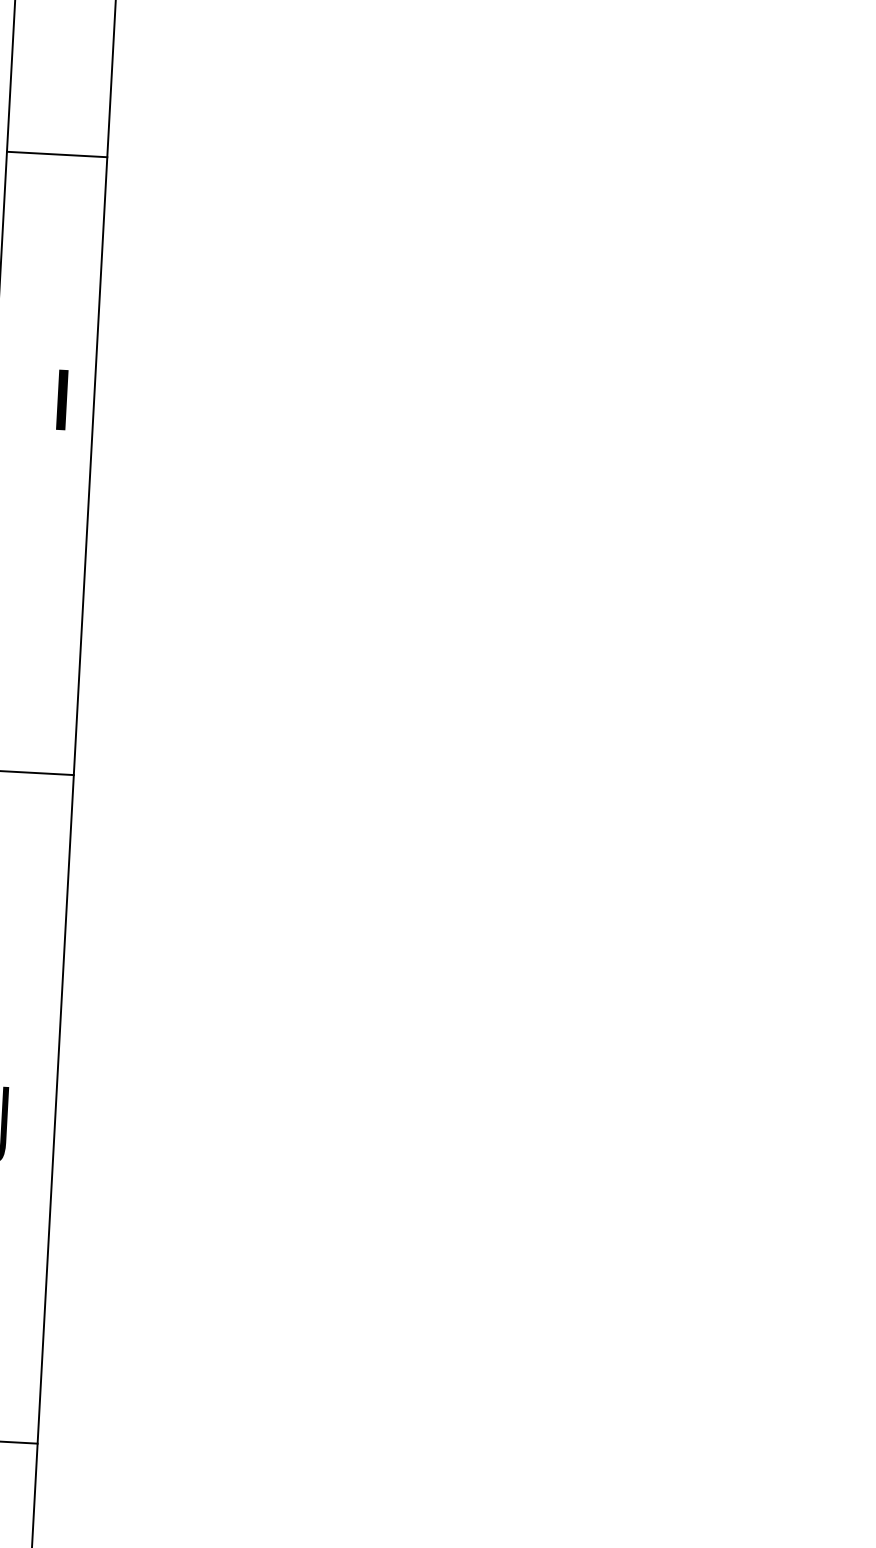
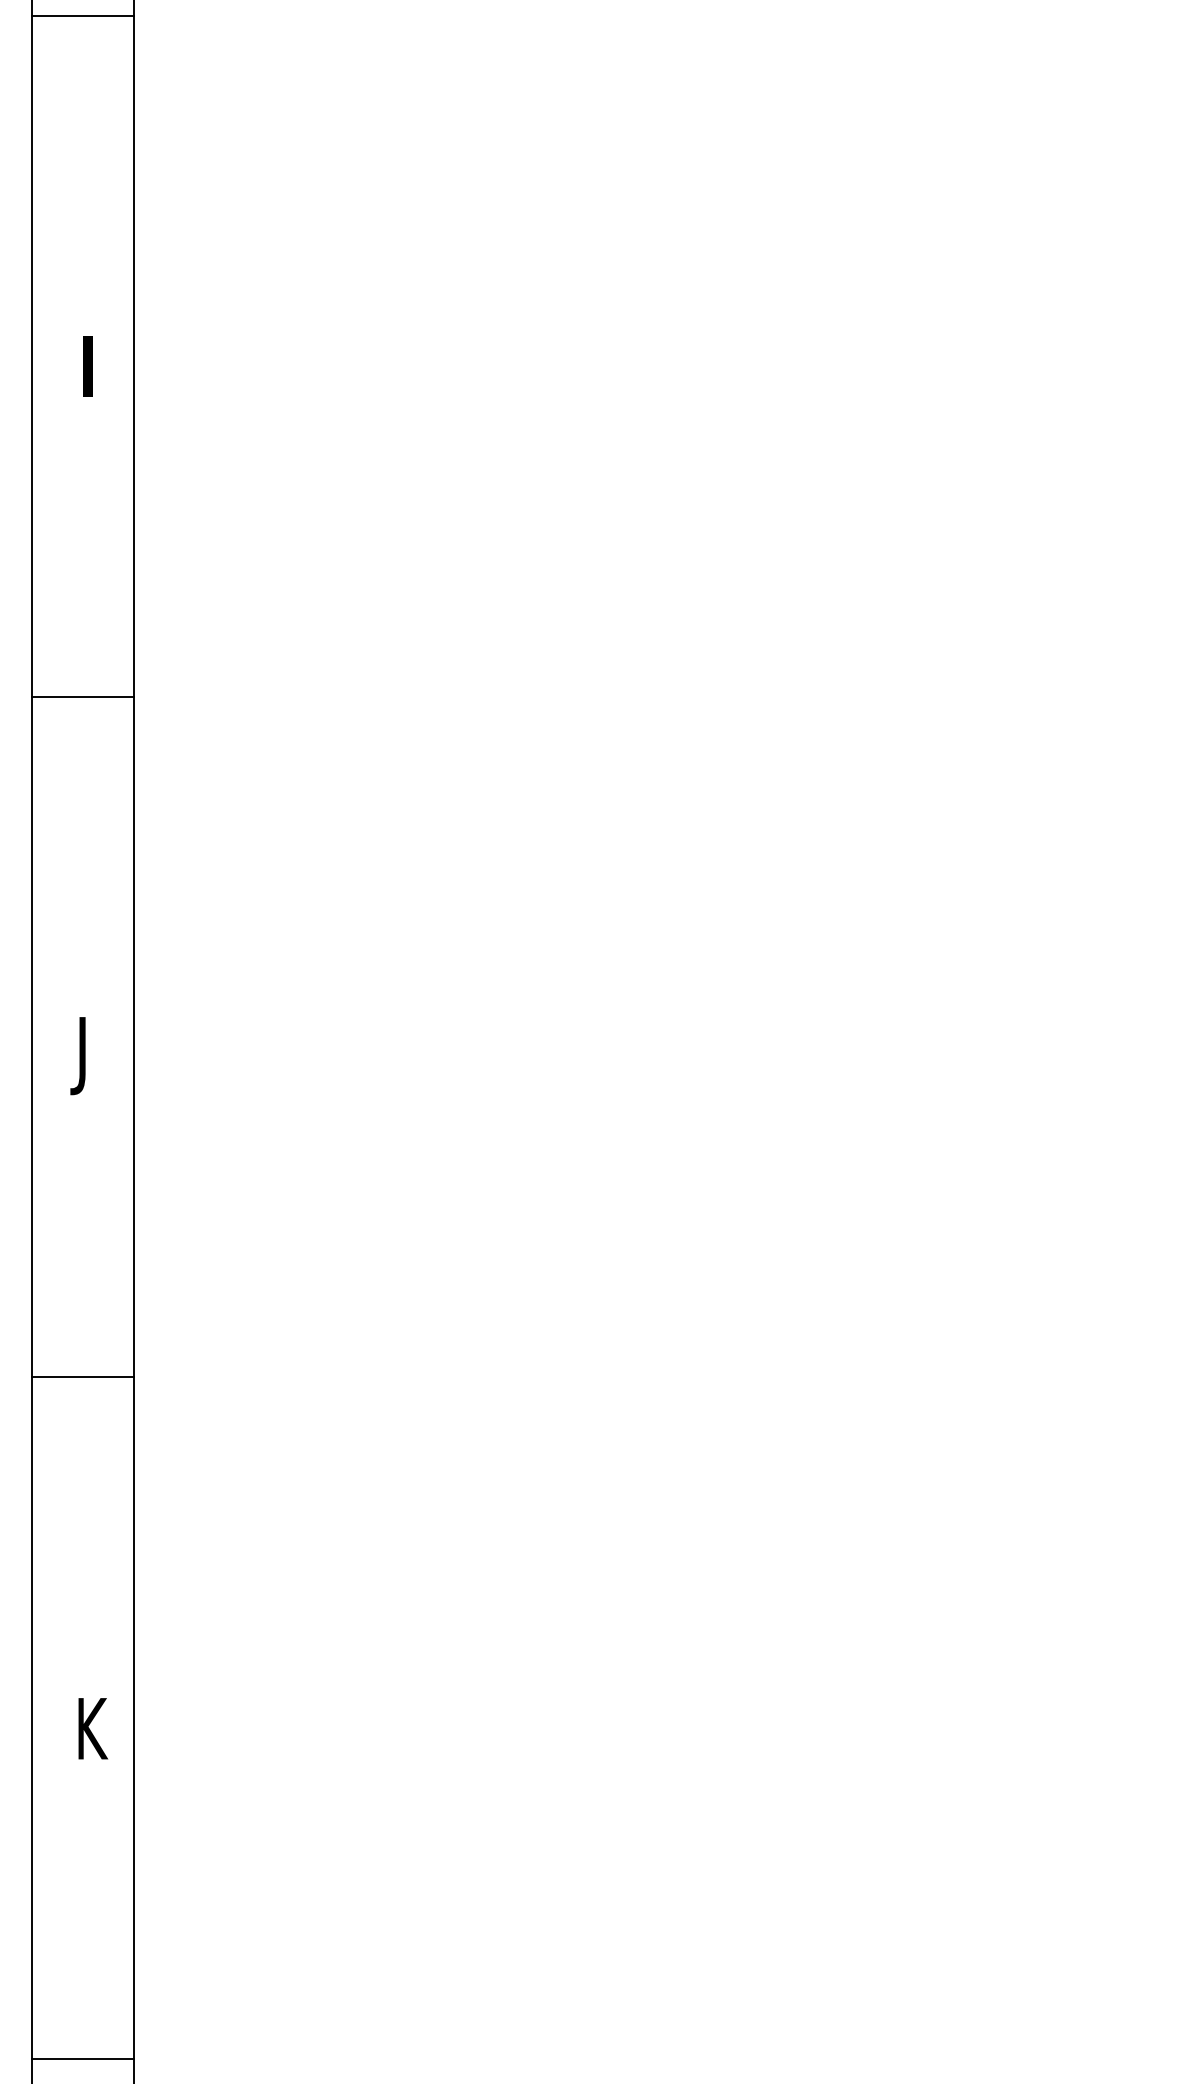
line: (56, 154) -> (82, 15), moved
text: (62, 399) -> (87, 366), moved

